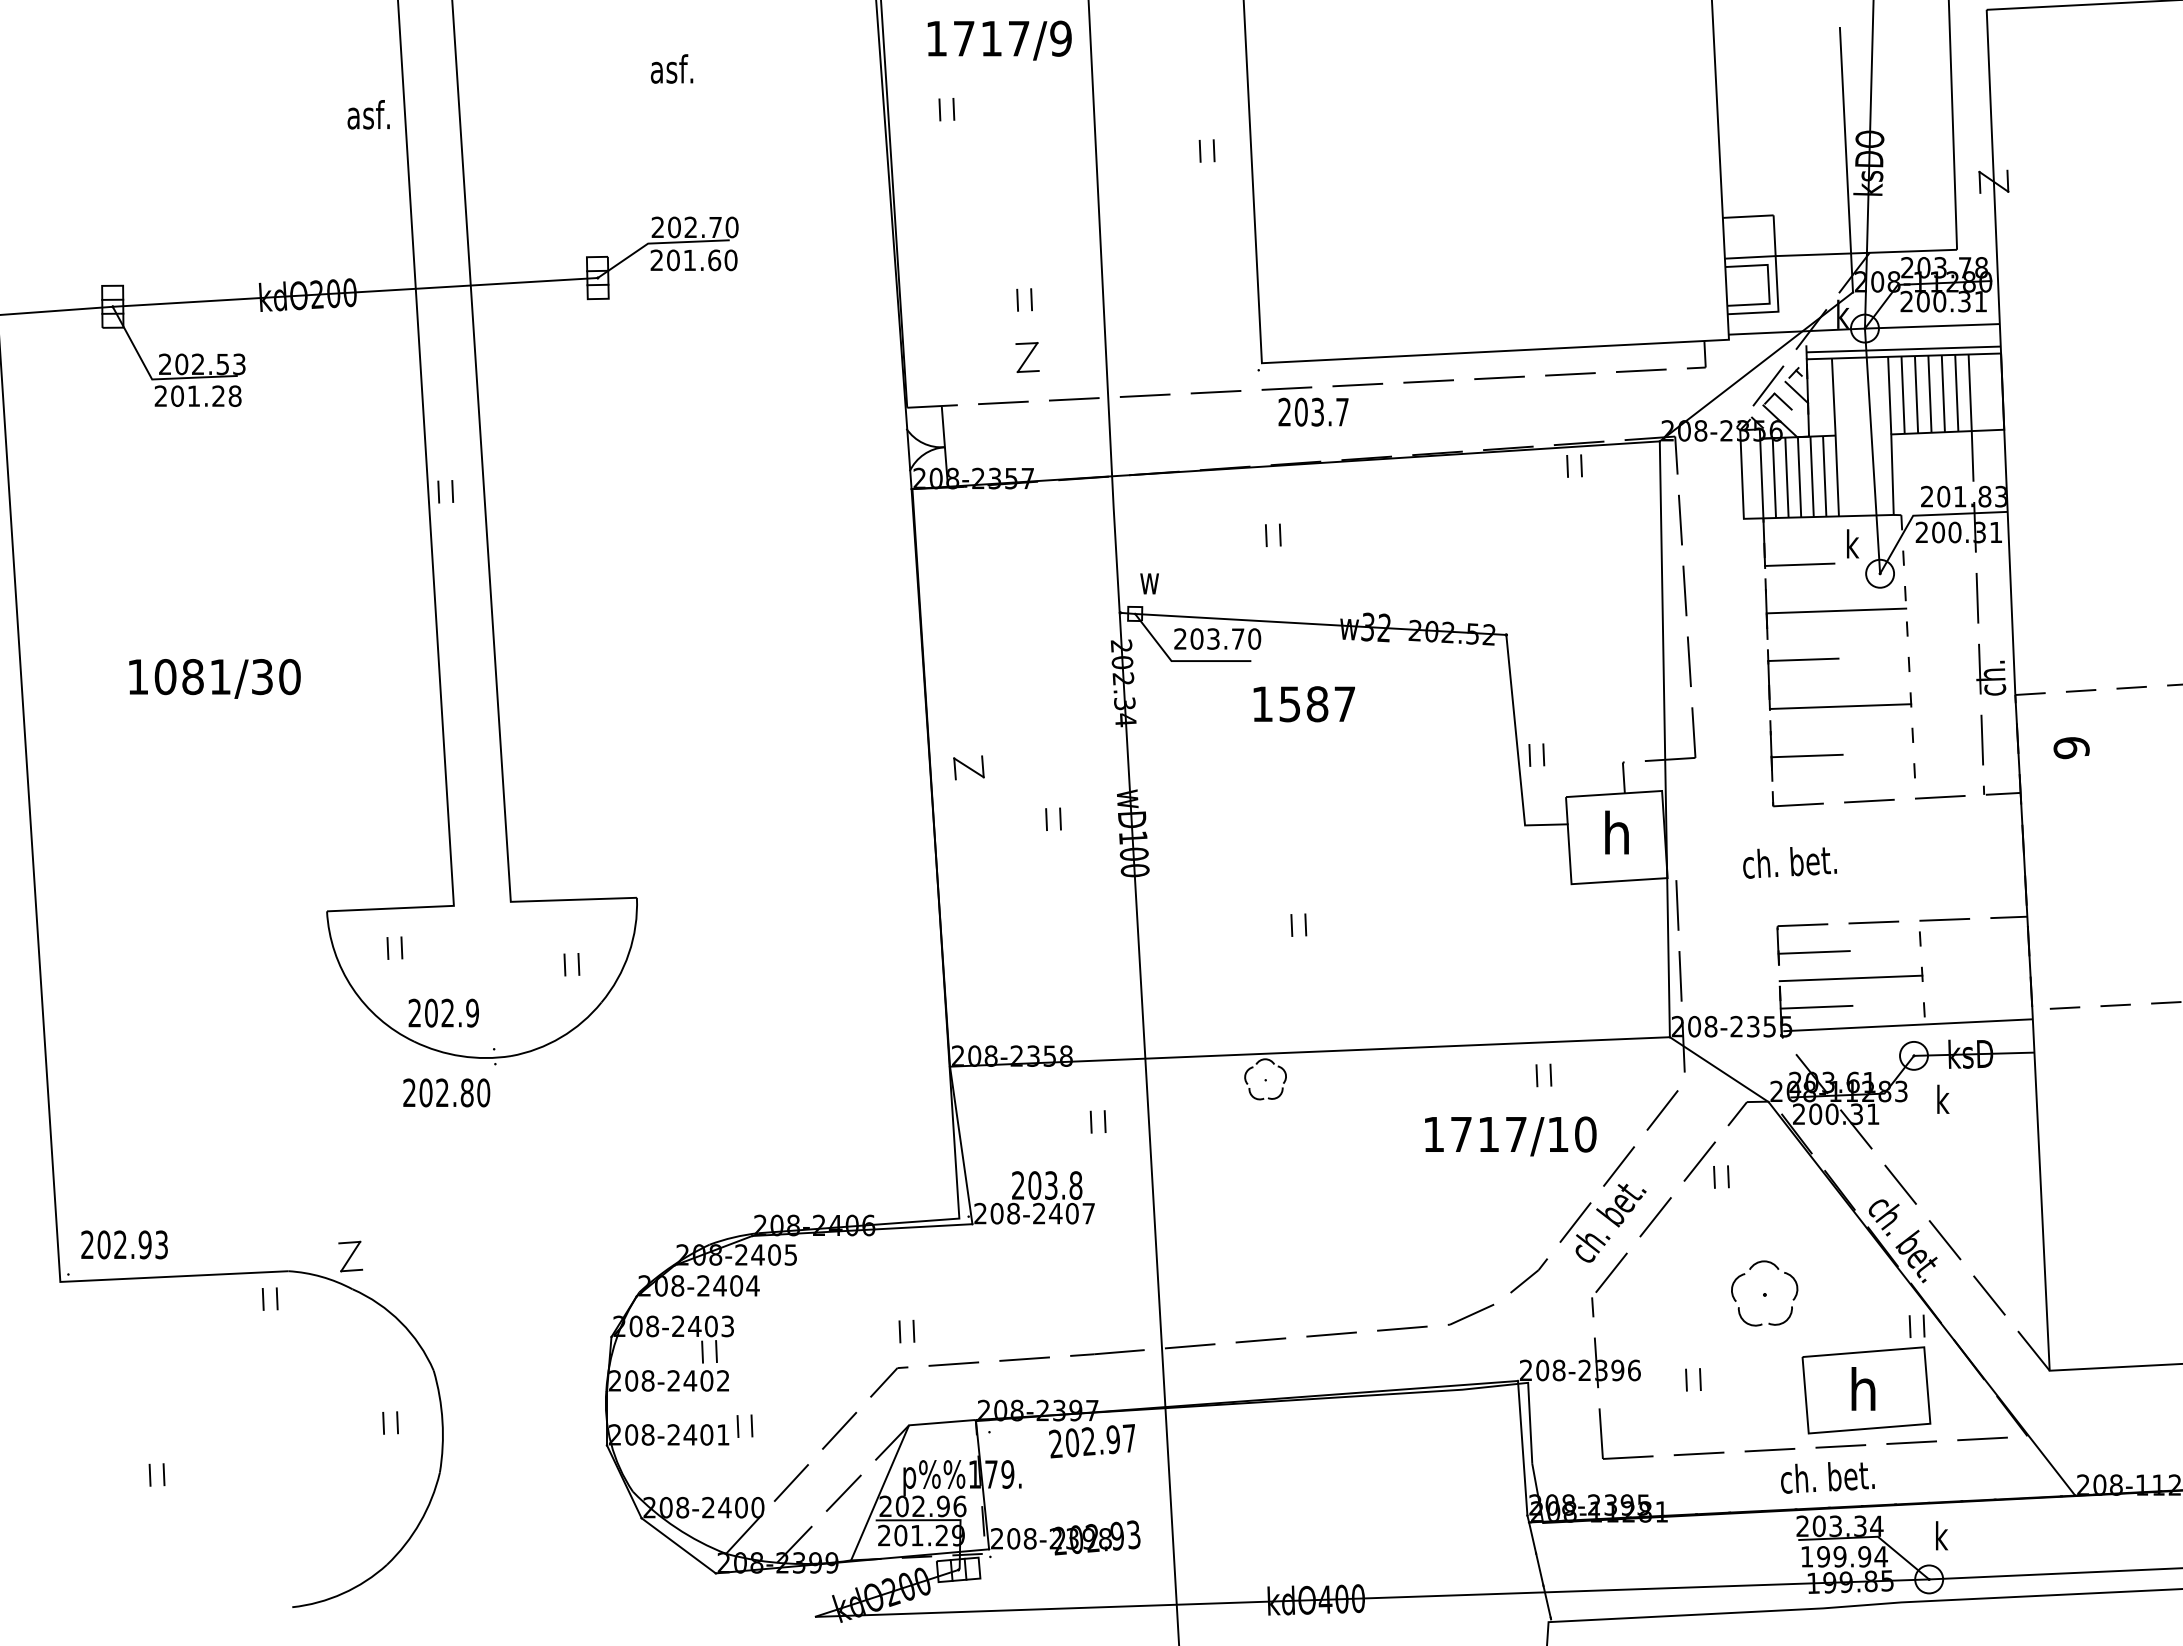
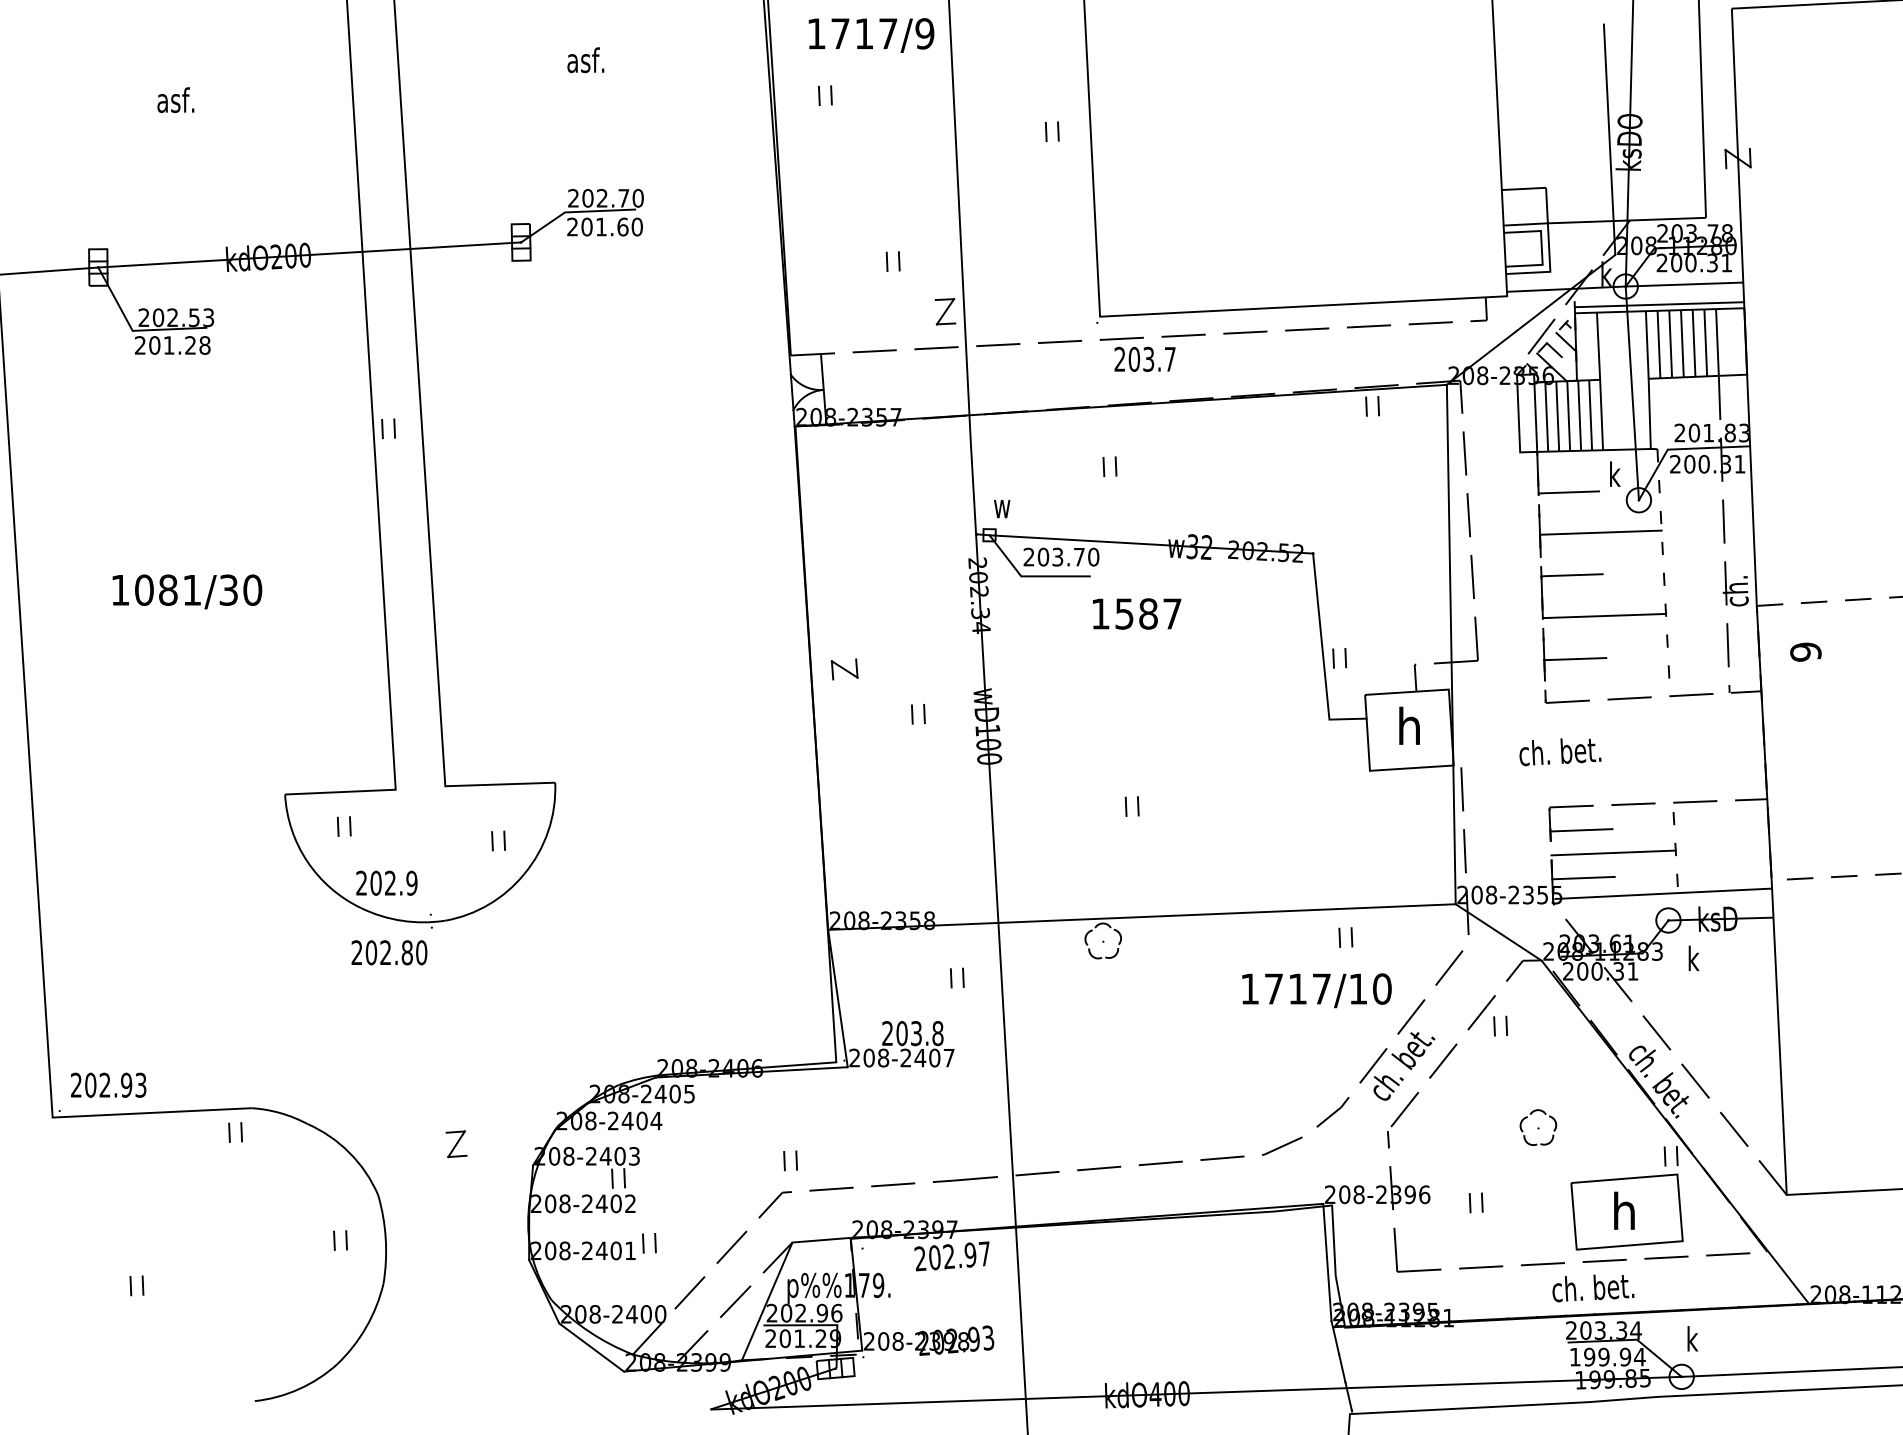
text: (368, 114) -> (175, 99), moved
part: (1027, 357) -> (945, 311), moved
part: (350, 1256) -> (456, 1144), moved
part: (1764, 1293) -> (1538, 1127), size x0.62

